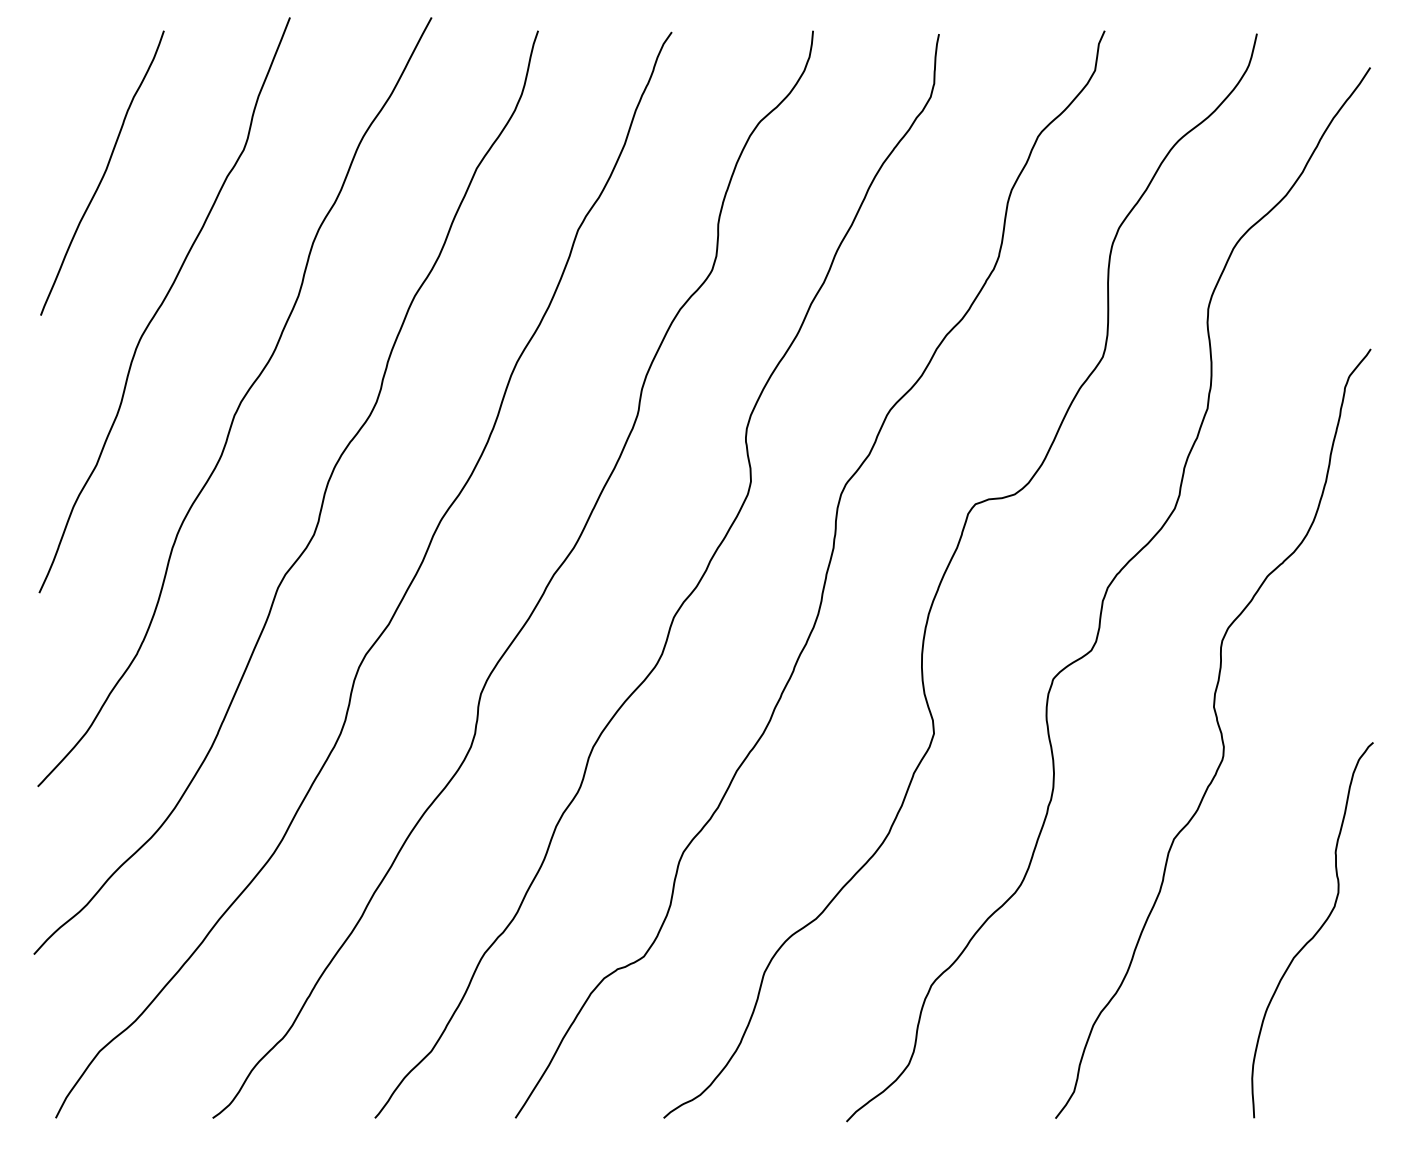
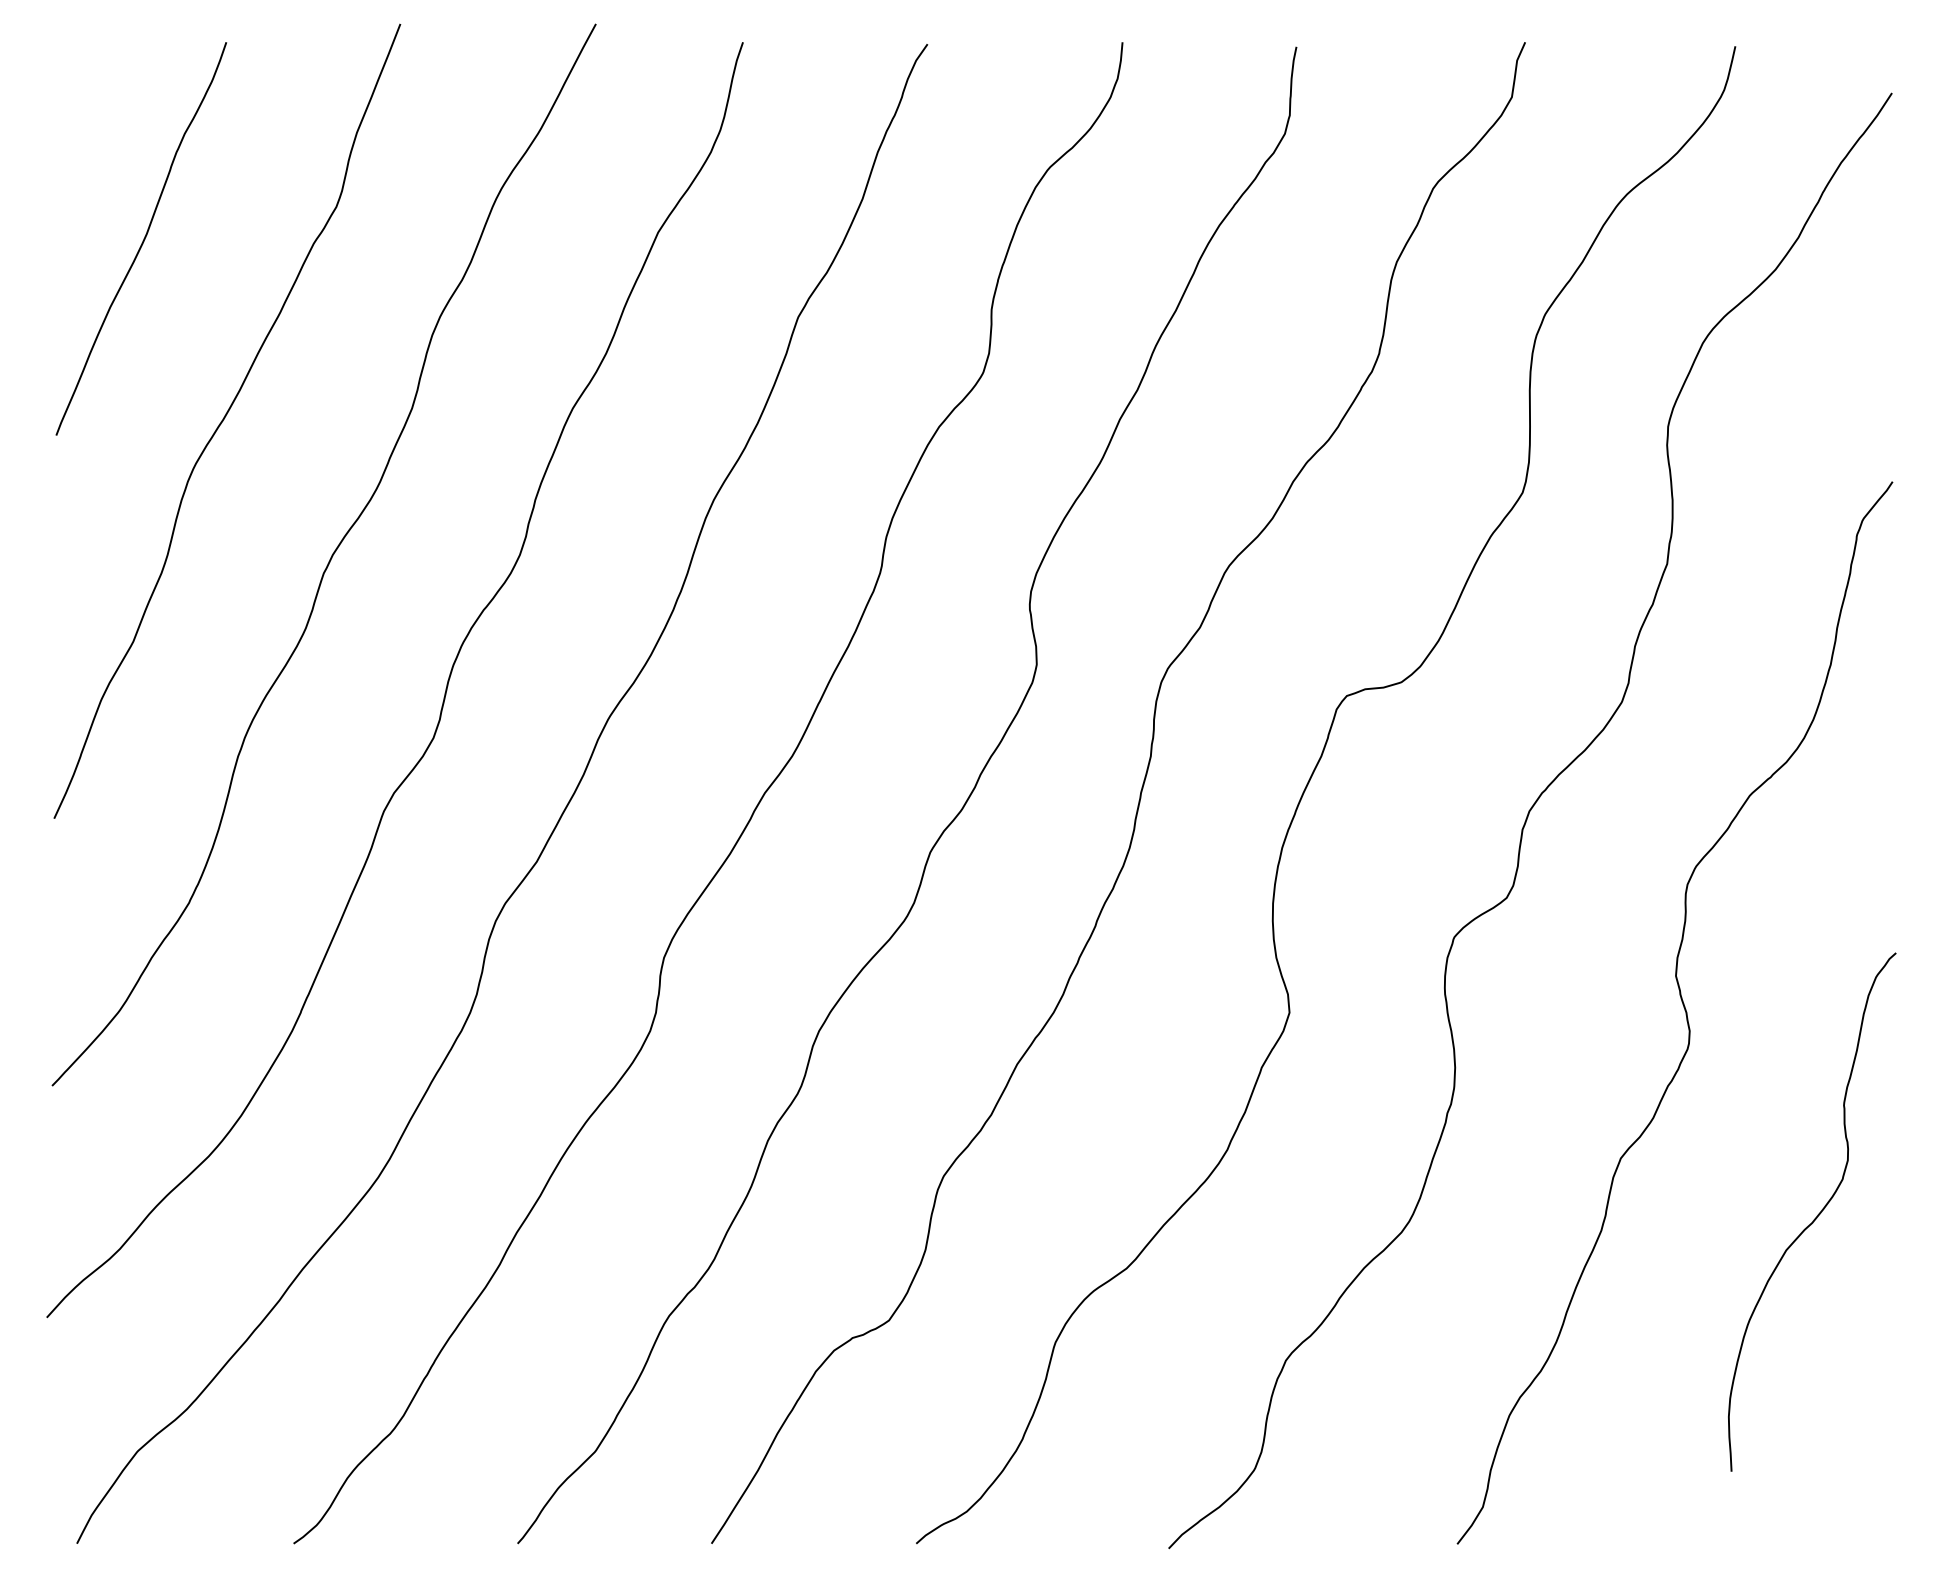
curve: (1316, 931) -> (1817, 1214), moved

